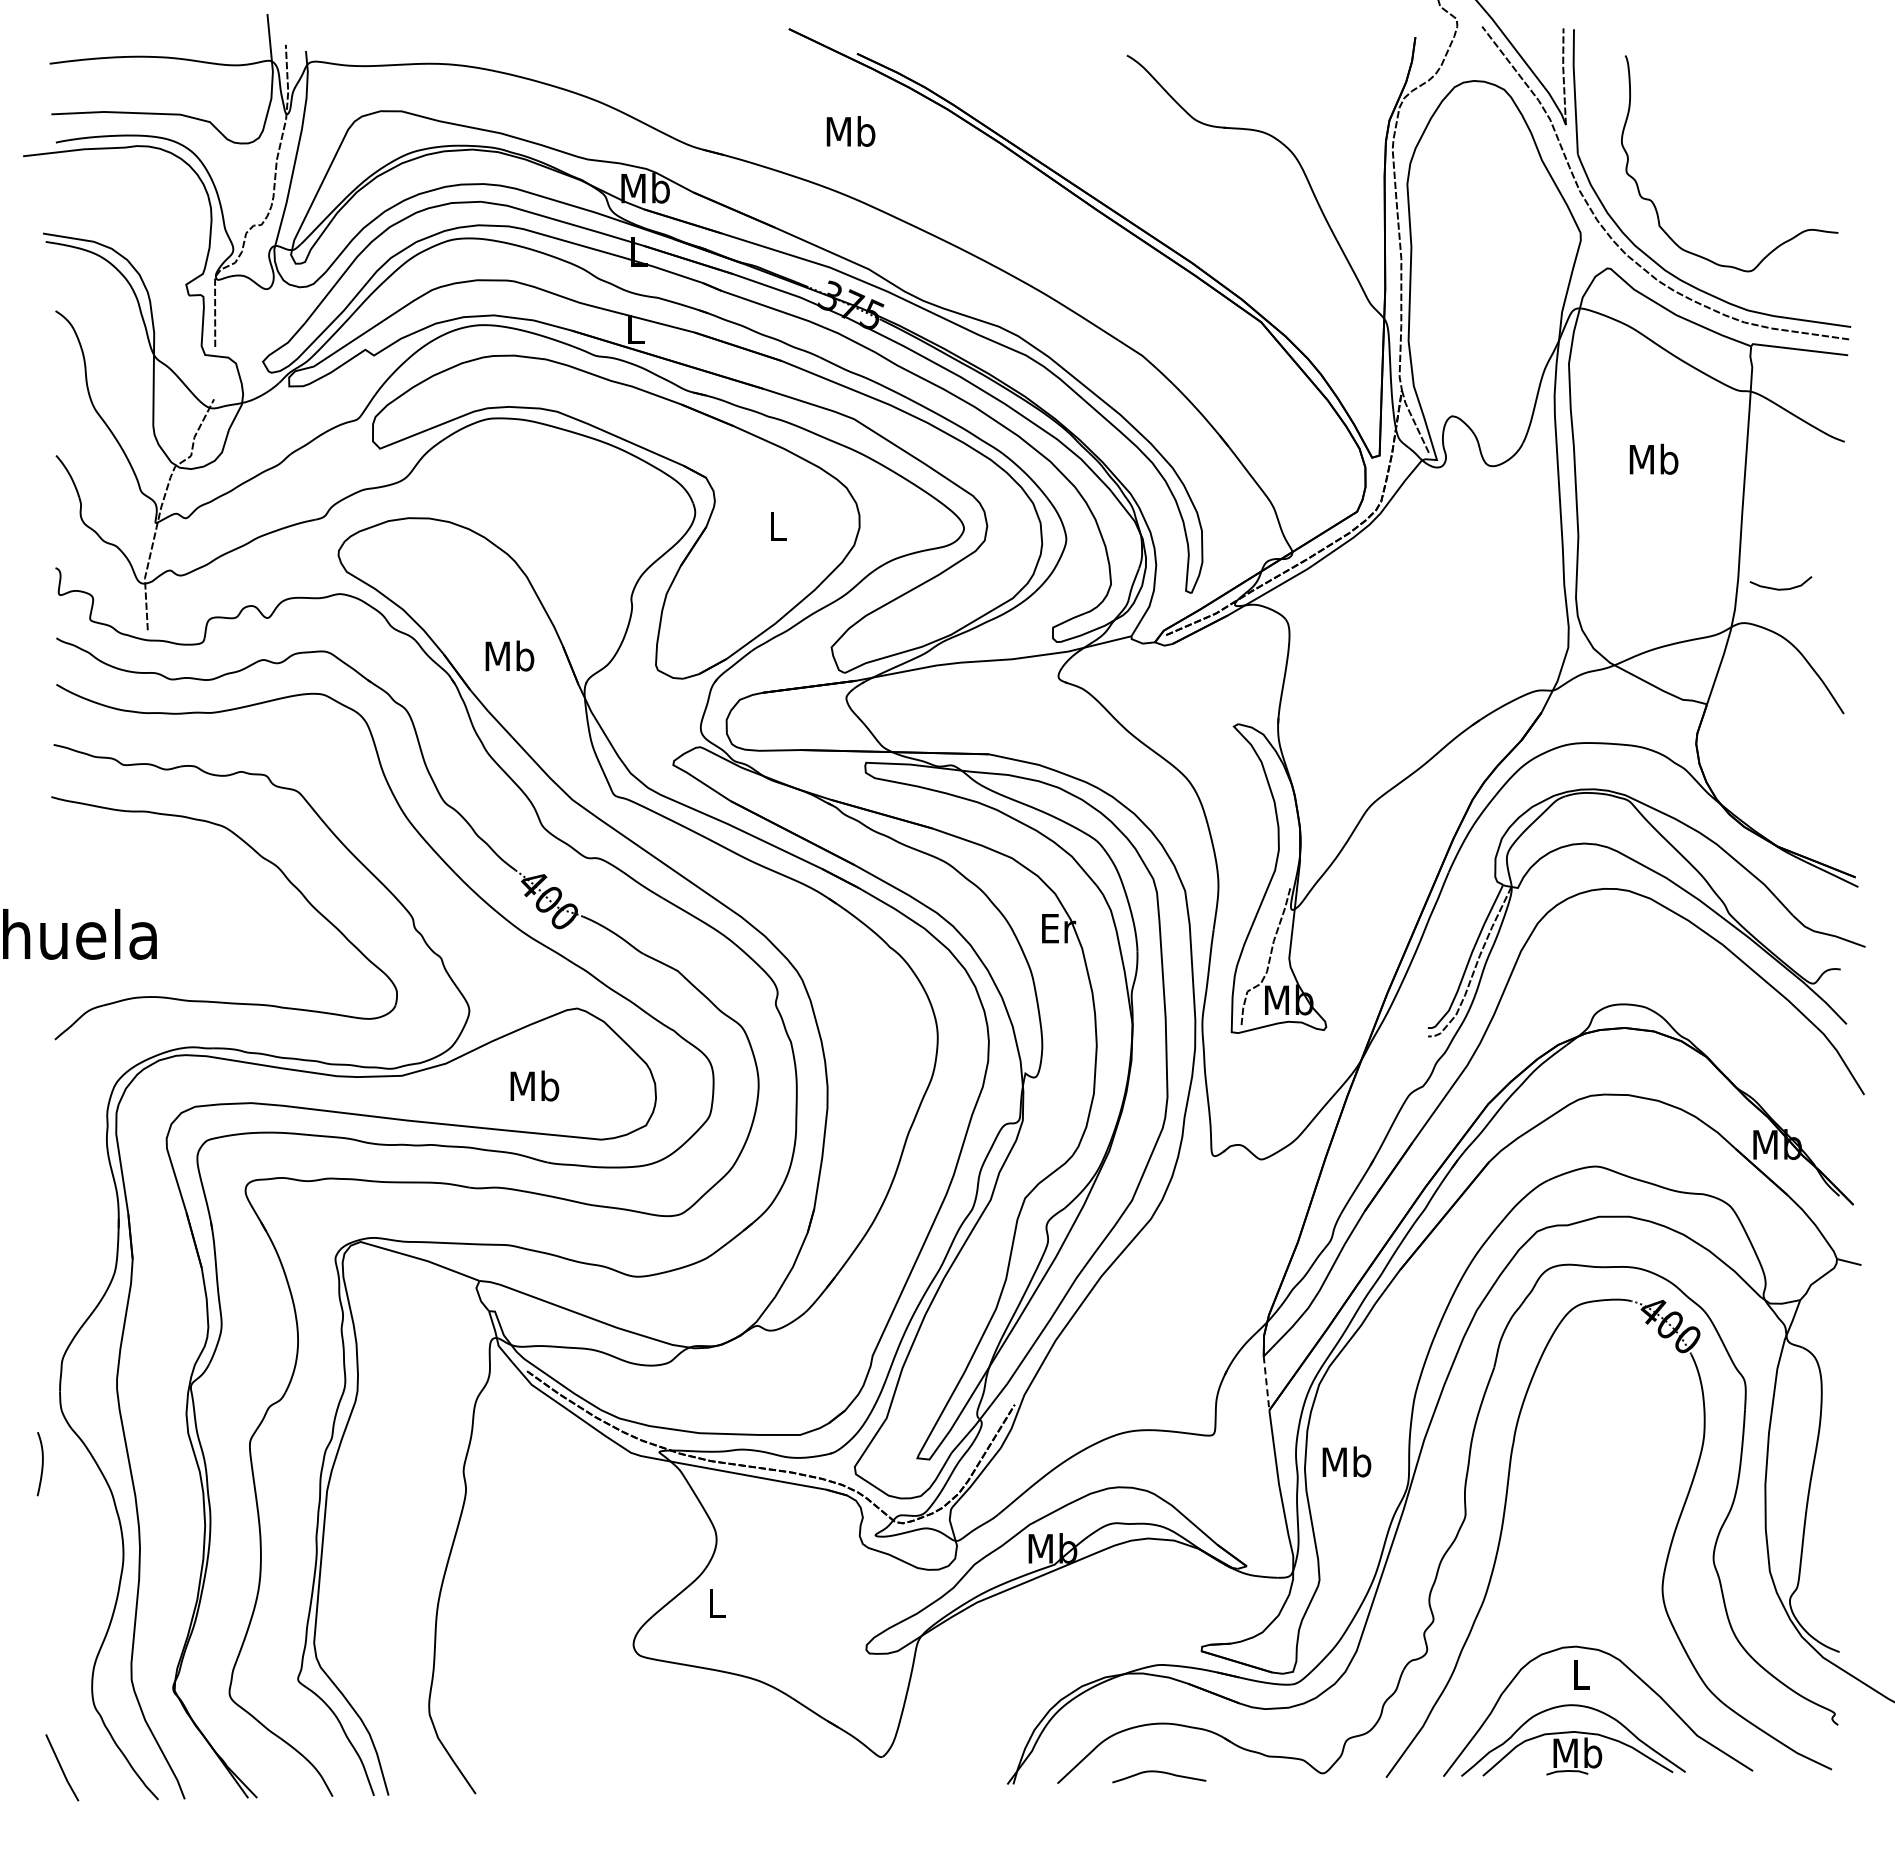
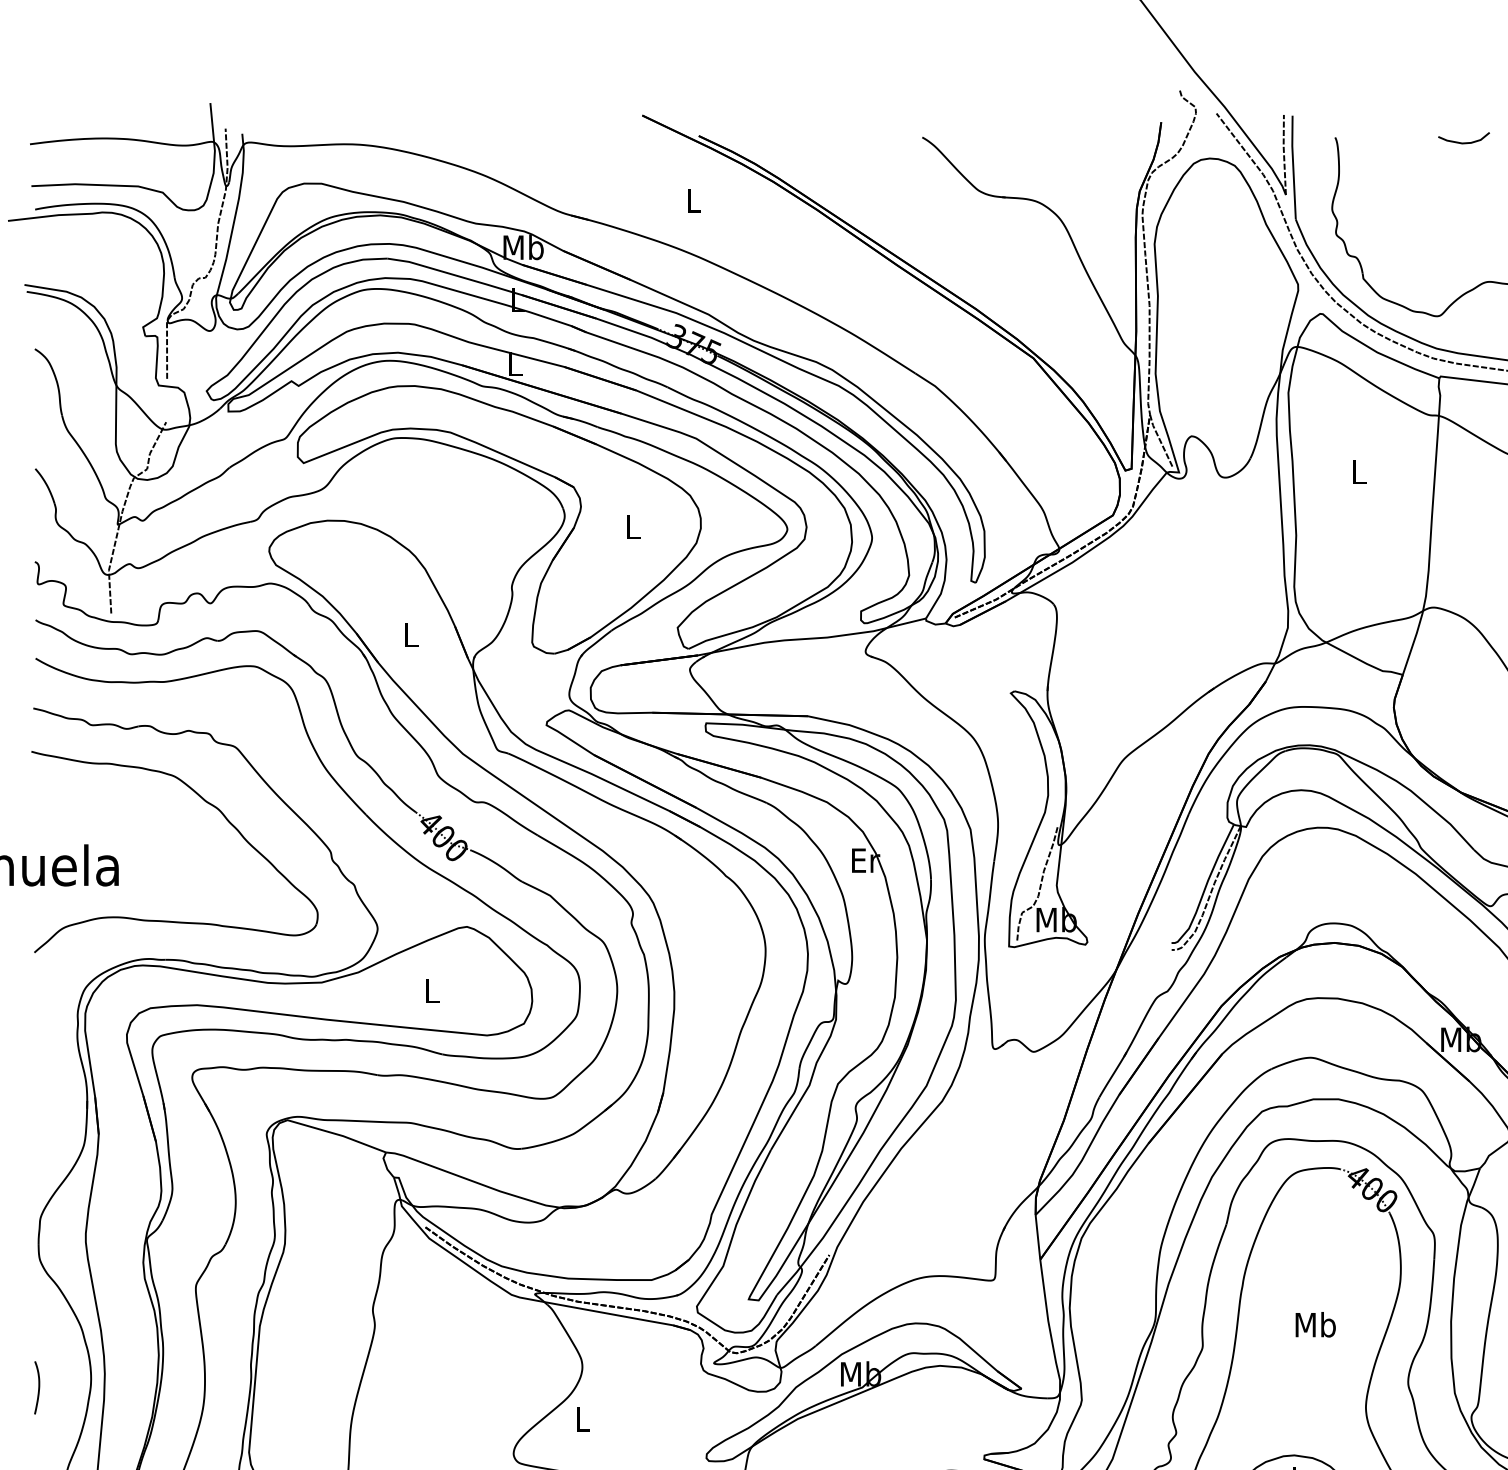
text: (850, 131) -> (693, 200), Mb -> L
text: (1653, 458) -> (1358, 471), Mb -> L
curve: (1780, 588) -> (1463, 142), moved
text: (509, 655) -> (410, 634), Mb -> L
text: (534, 1085) -> (431, 990), Mb -> L
line: (1266, 1383) -> (1037, 1237), dashed -> solid
text: (1346, 1461) -> (1315, 1324), moved
curve: (41, 1464) -> (38, 1388), moved

